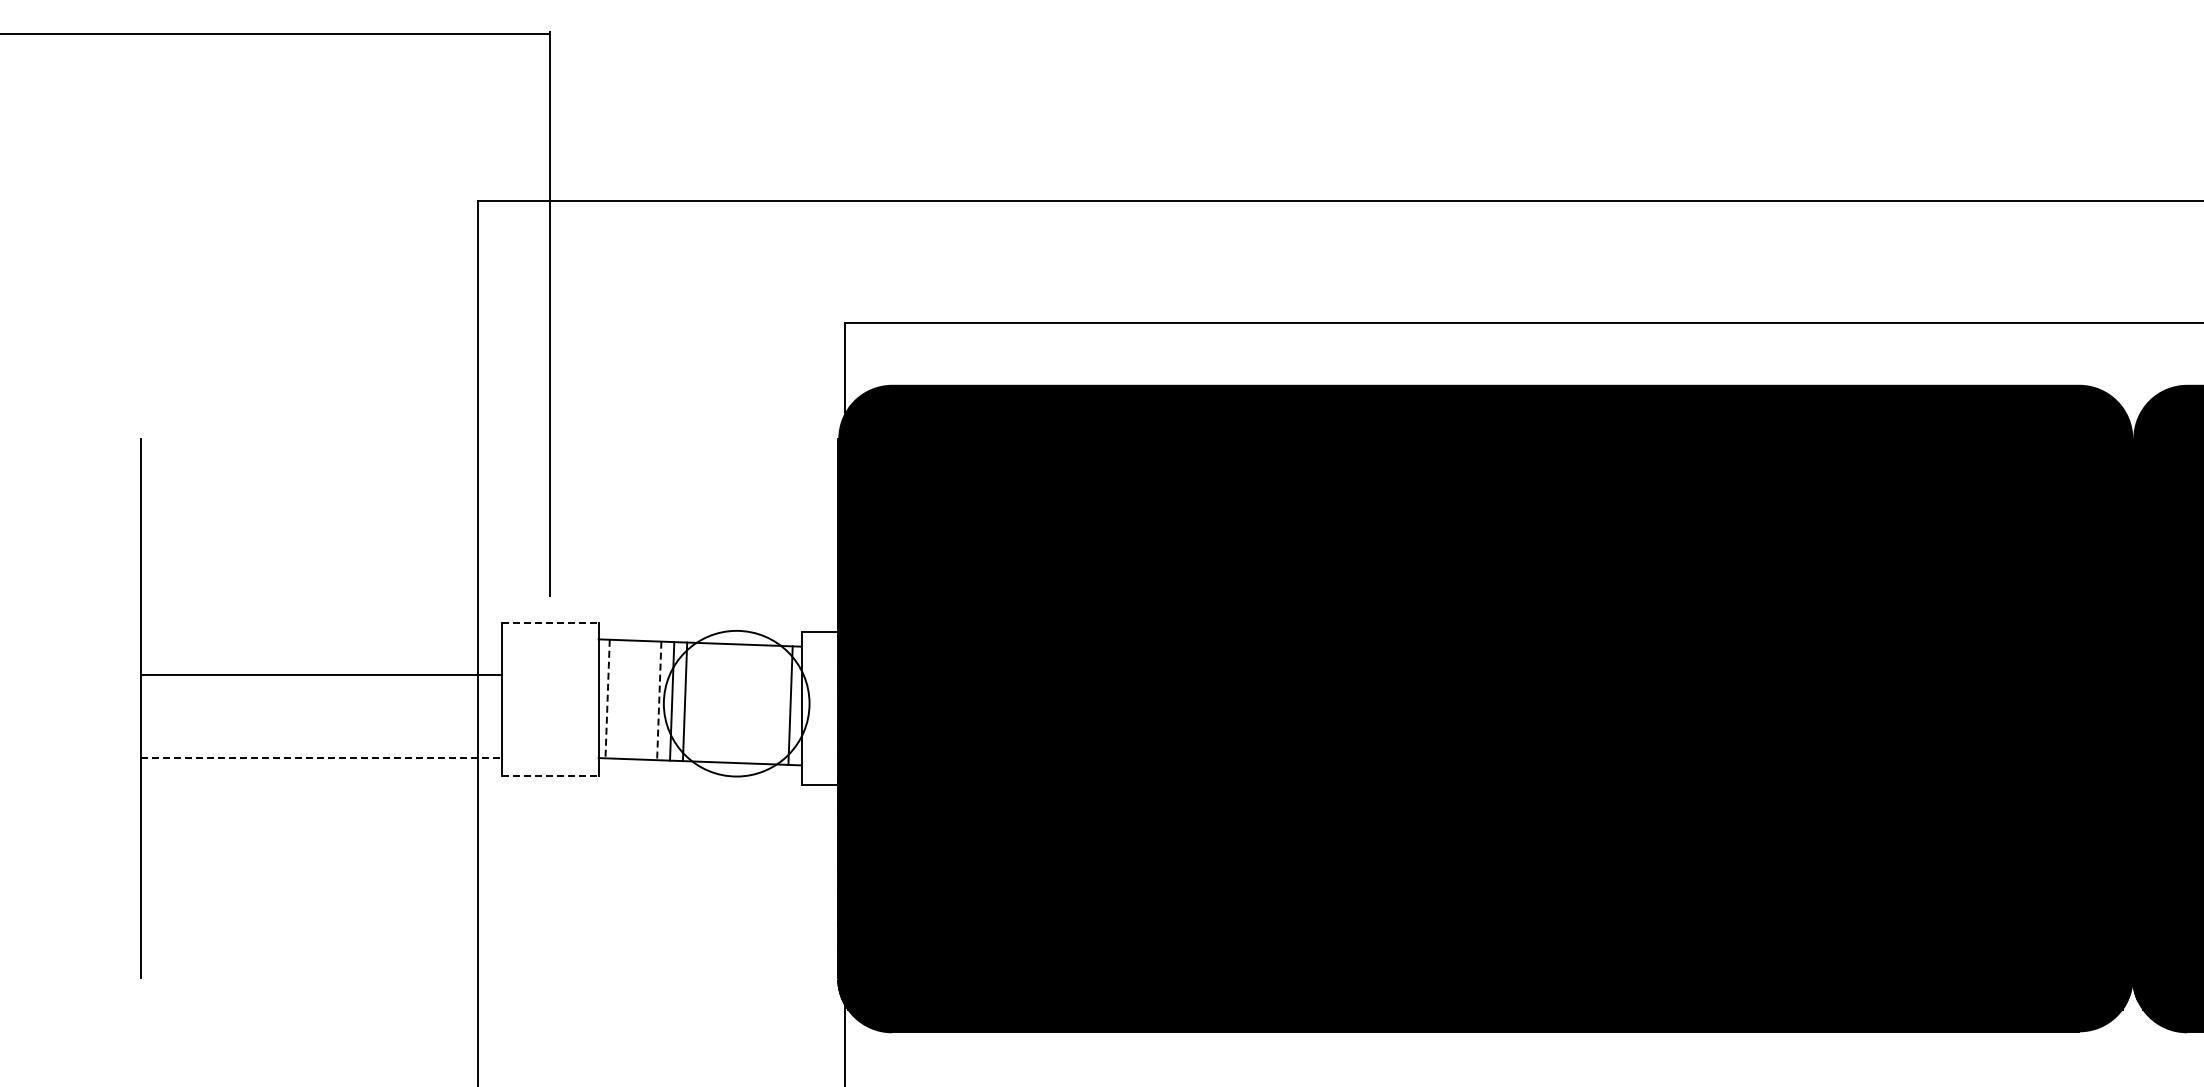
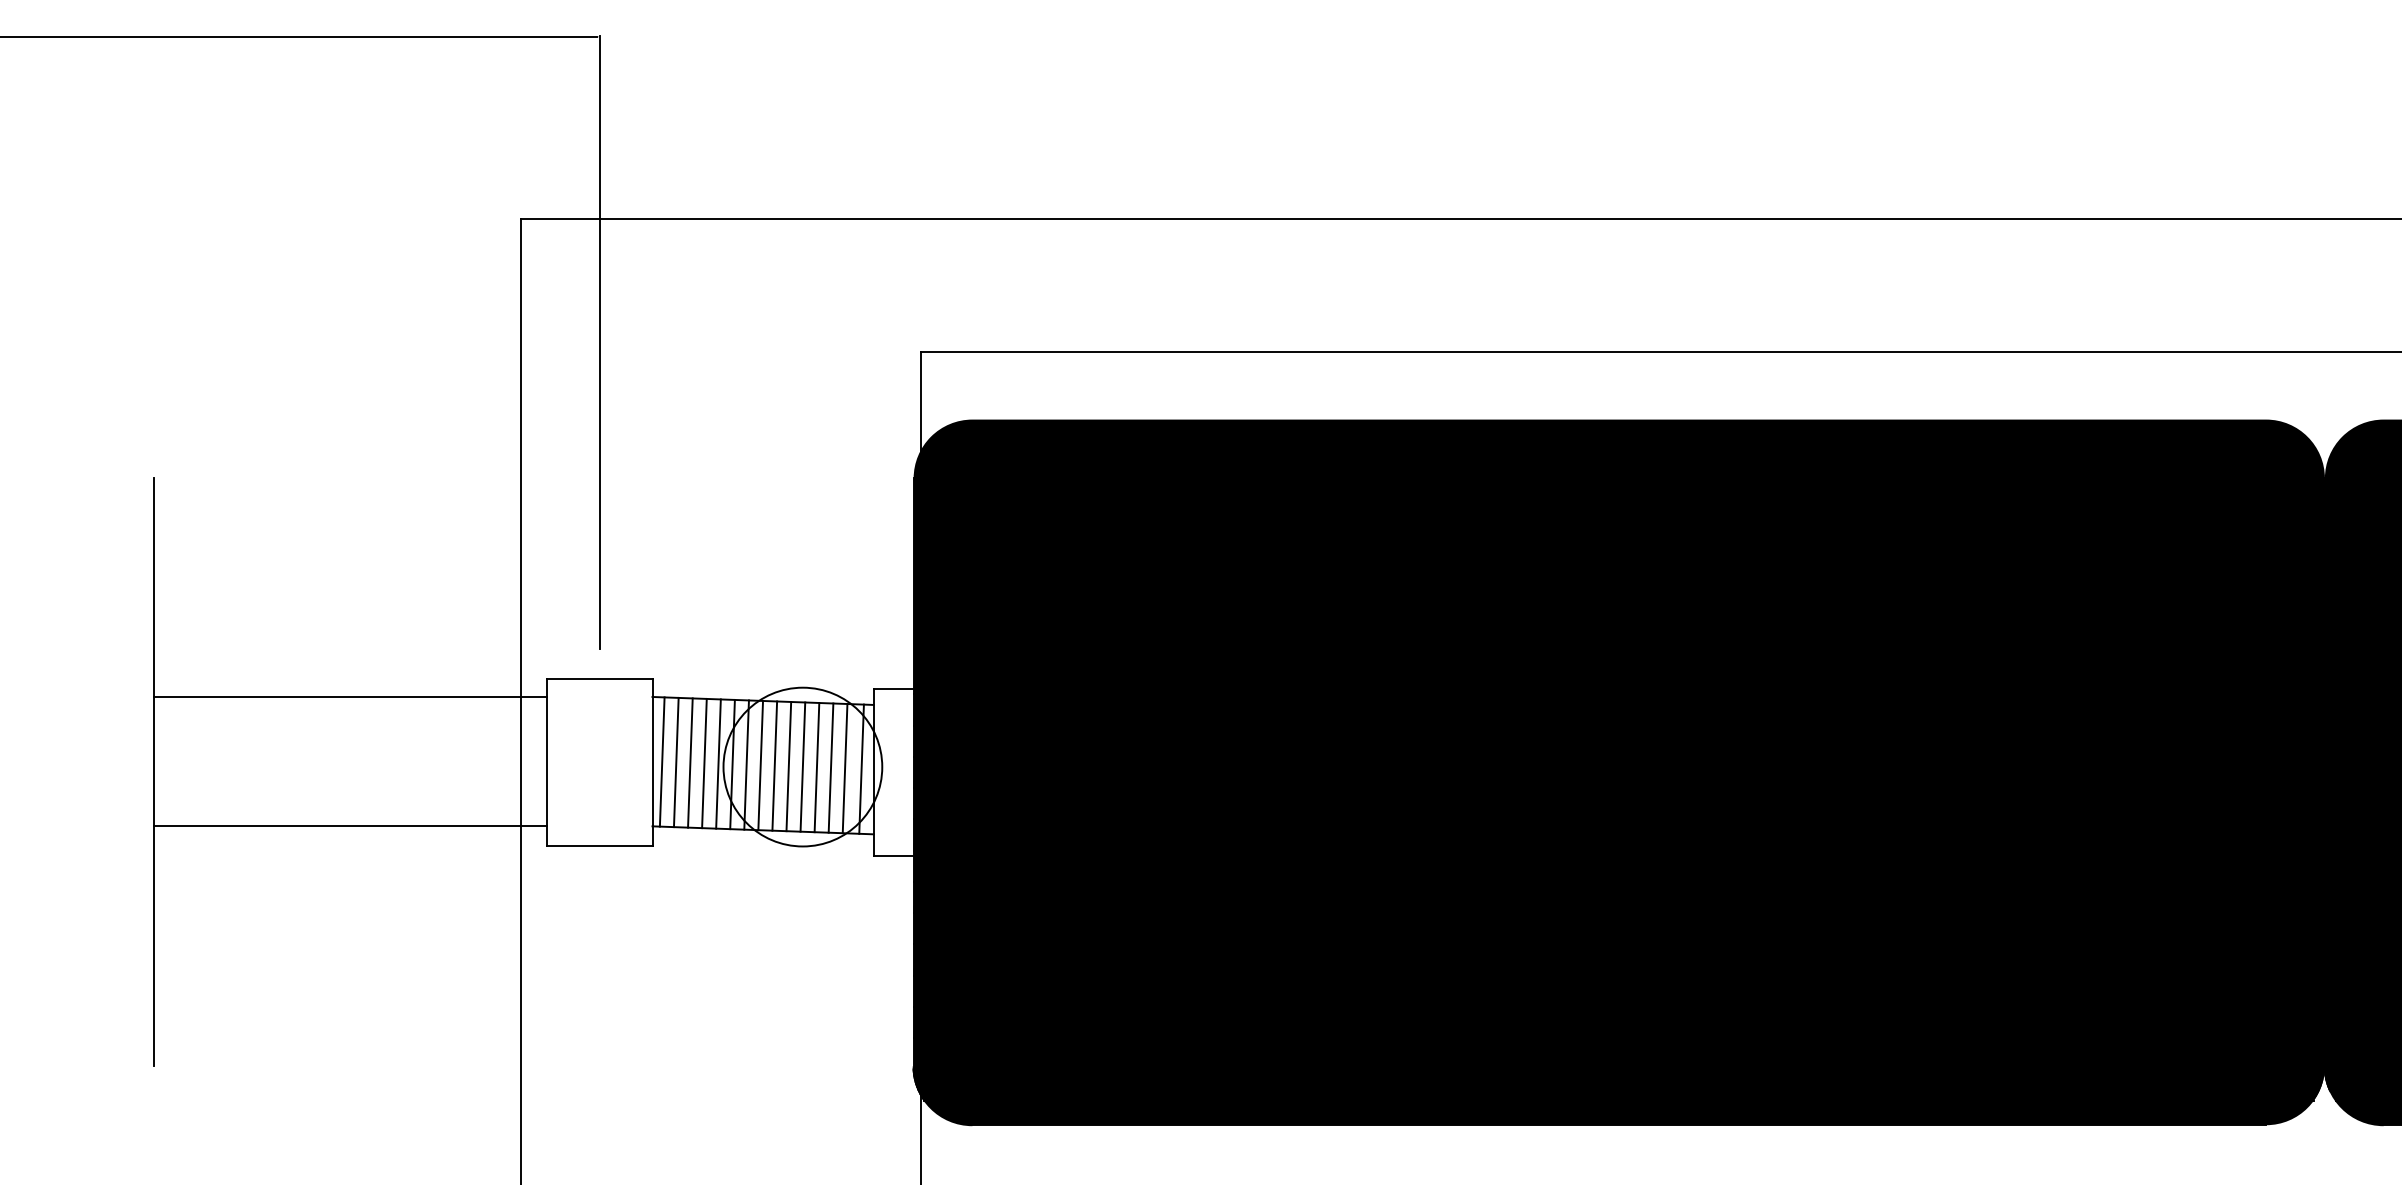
line: (550, 622) -> (599, 678), dashed -> solid
line: (320, 675) -> (349, 697), moved
line: (607, 699) -> (662, 762), dashed -> solid
line: (620, 699) -> (676, 762), added
line: (633, 699) -> (690, 762), added
line: (646, 700) -> (704, 763), added
line: (659, 701) -> (718, 764), dashed -> solid
line: (697, 702) -> (760, 765), added
line: (710, 702) -> (774, 765), added
line: (723, 702) -> (788, 765), added
line: (736, 703) -> (802, 766), added
line: (749, 703) -> (816, 766), added
line: (762, 704) -> (831, 767), added
line: (775, 704) -> (845, 767), added
line: (321, 758) -> (350, 826), dashed -> solid
line: (550, 775) -> (599, 845), dashed -> solid

